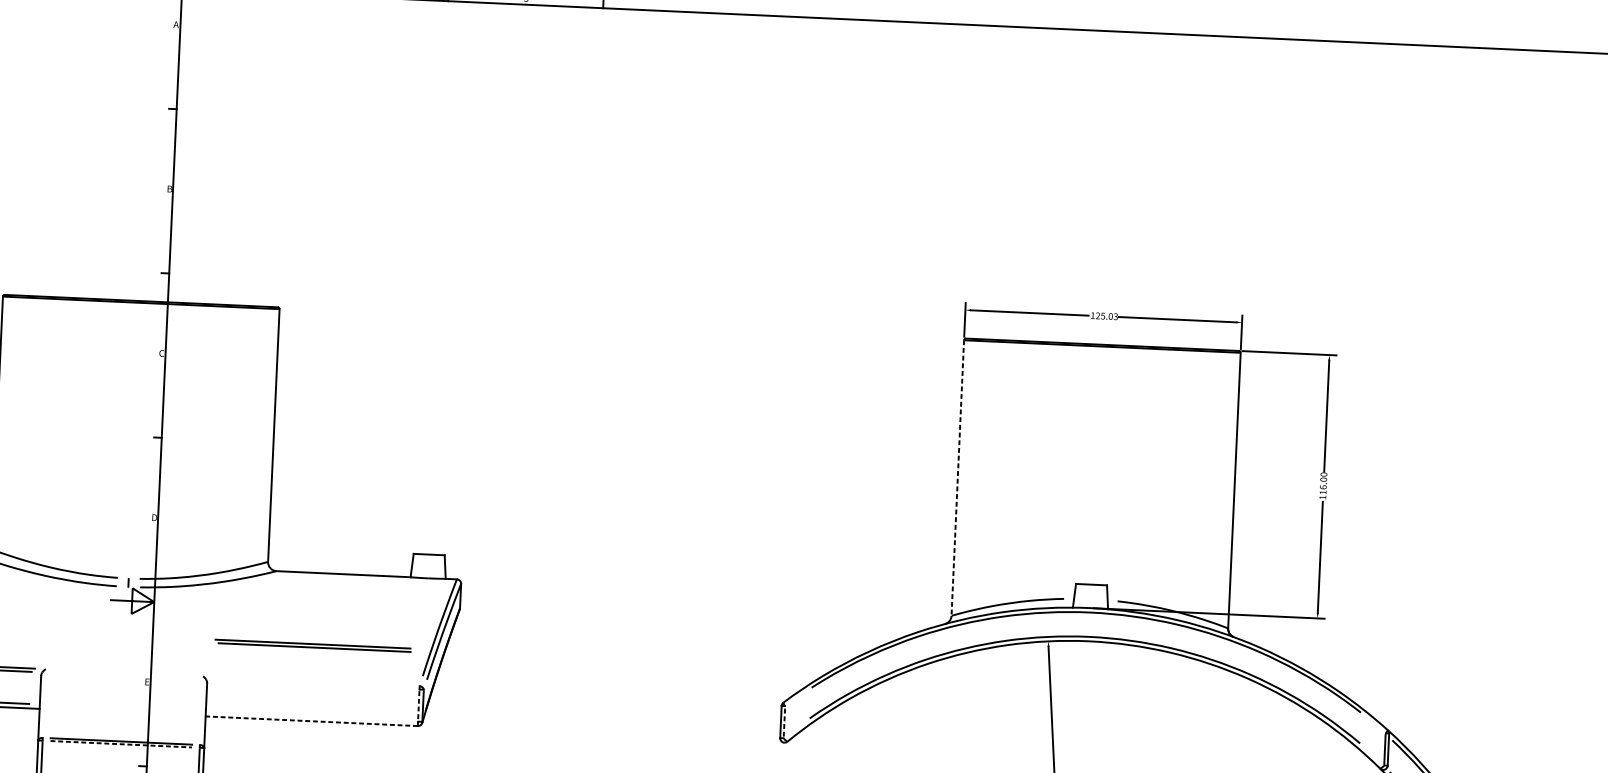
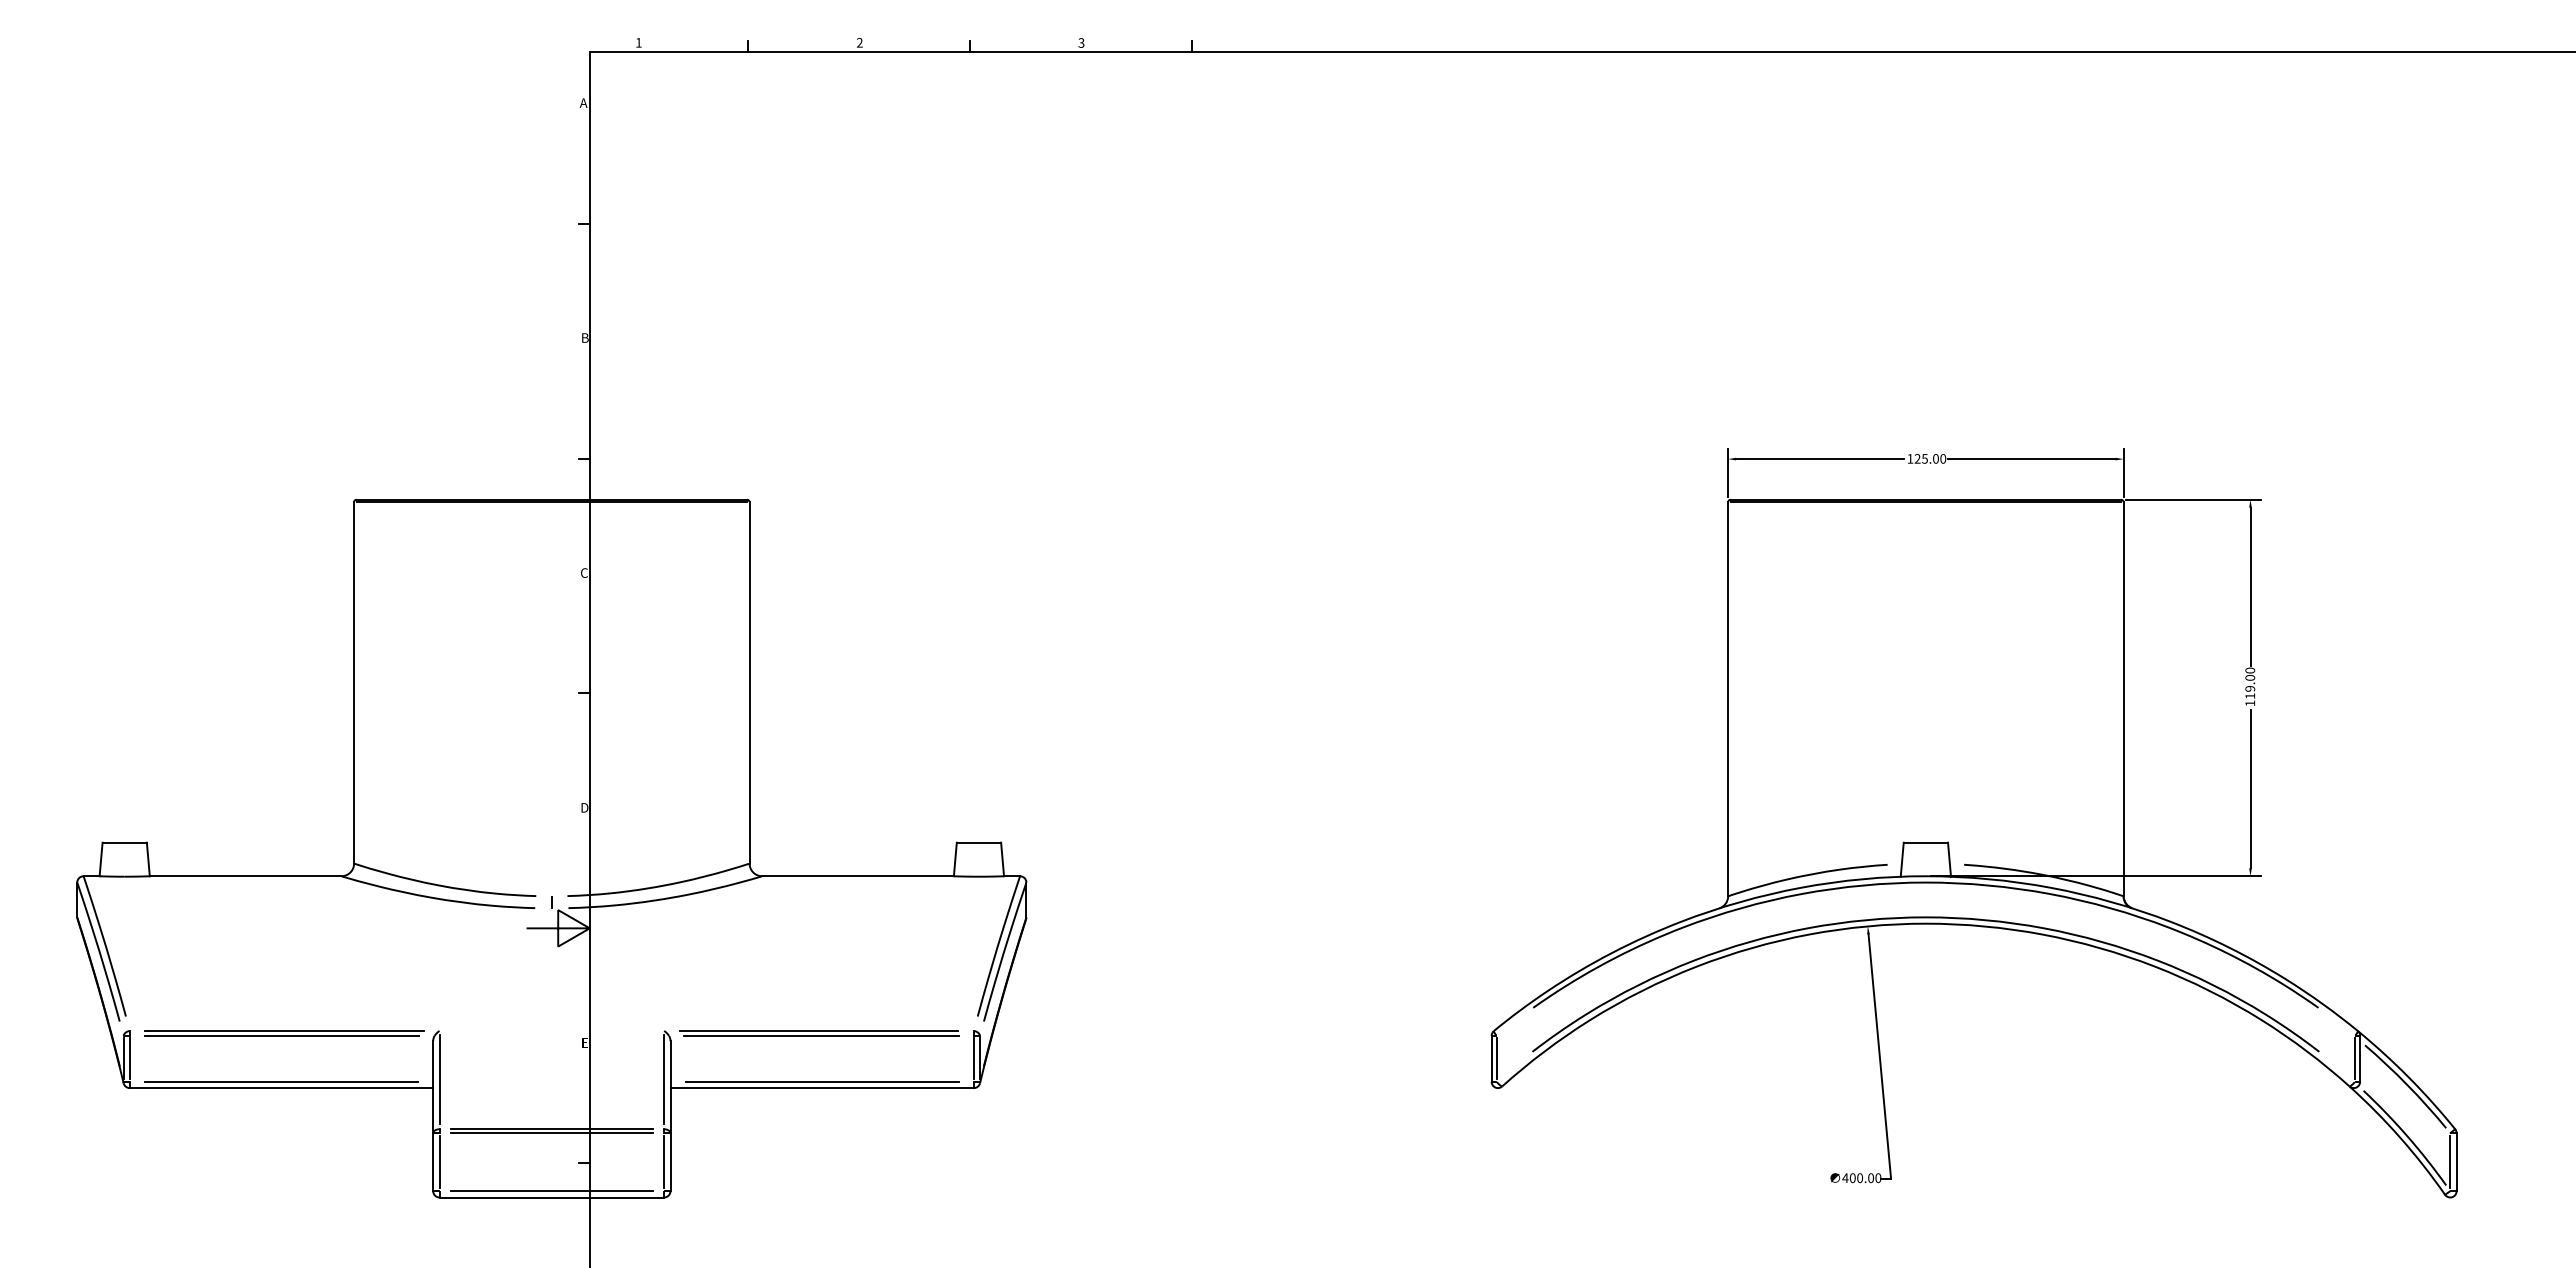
text: (1116, 316) -> (1943, 458), 125.03 -> 125.00
line: (958, 478) -> (1728, 699), dashed -> solid
text: (1323, 487) -> (2250, 688), 116.00 -> 119.00
part: (313, 645) -> (819, 1033), moved
line: (44, 703) -> (439, 1079), added
line: (418, 705) -> (973, 1058), dashed -> solid
line: (201, 710) -> (664, 1079), added
line: (311, 716) -> (821, 1081), added
line: (311, 721) -> (822, 1088), dashed -> solid
line: (784, 721) -> (1496, 1058), dashed -> solid
line: (121, 744) -> (552, 1133), dashed -> solid

